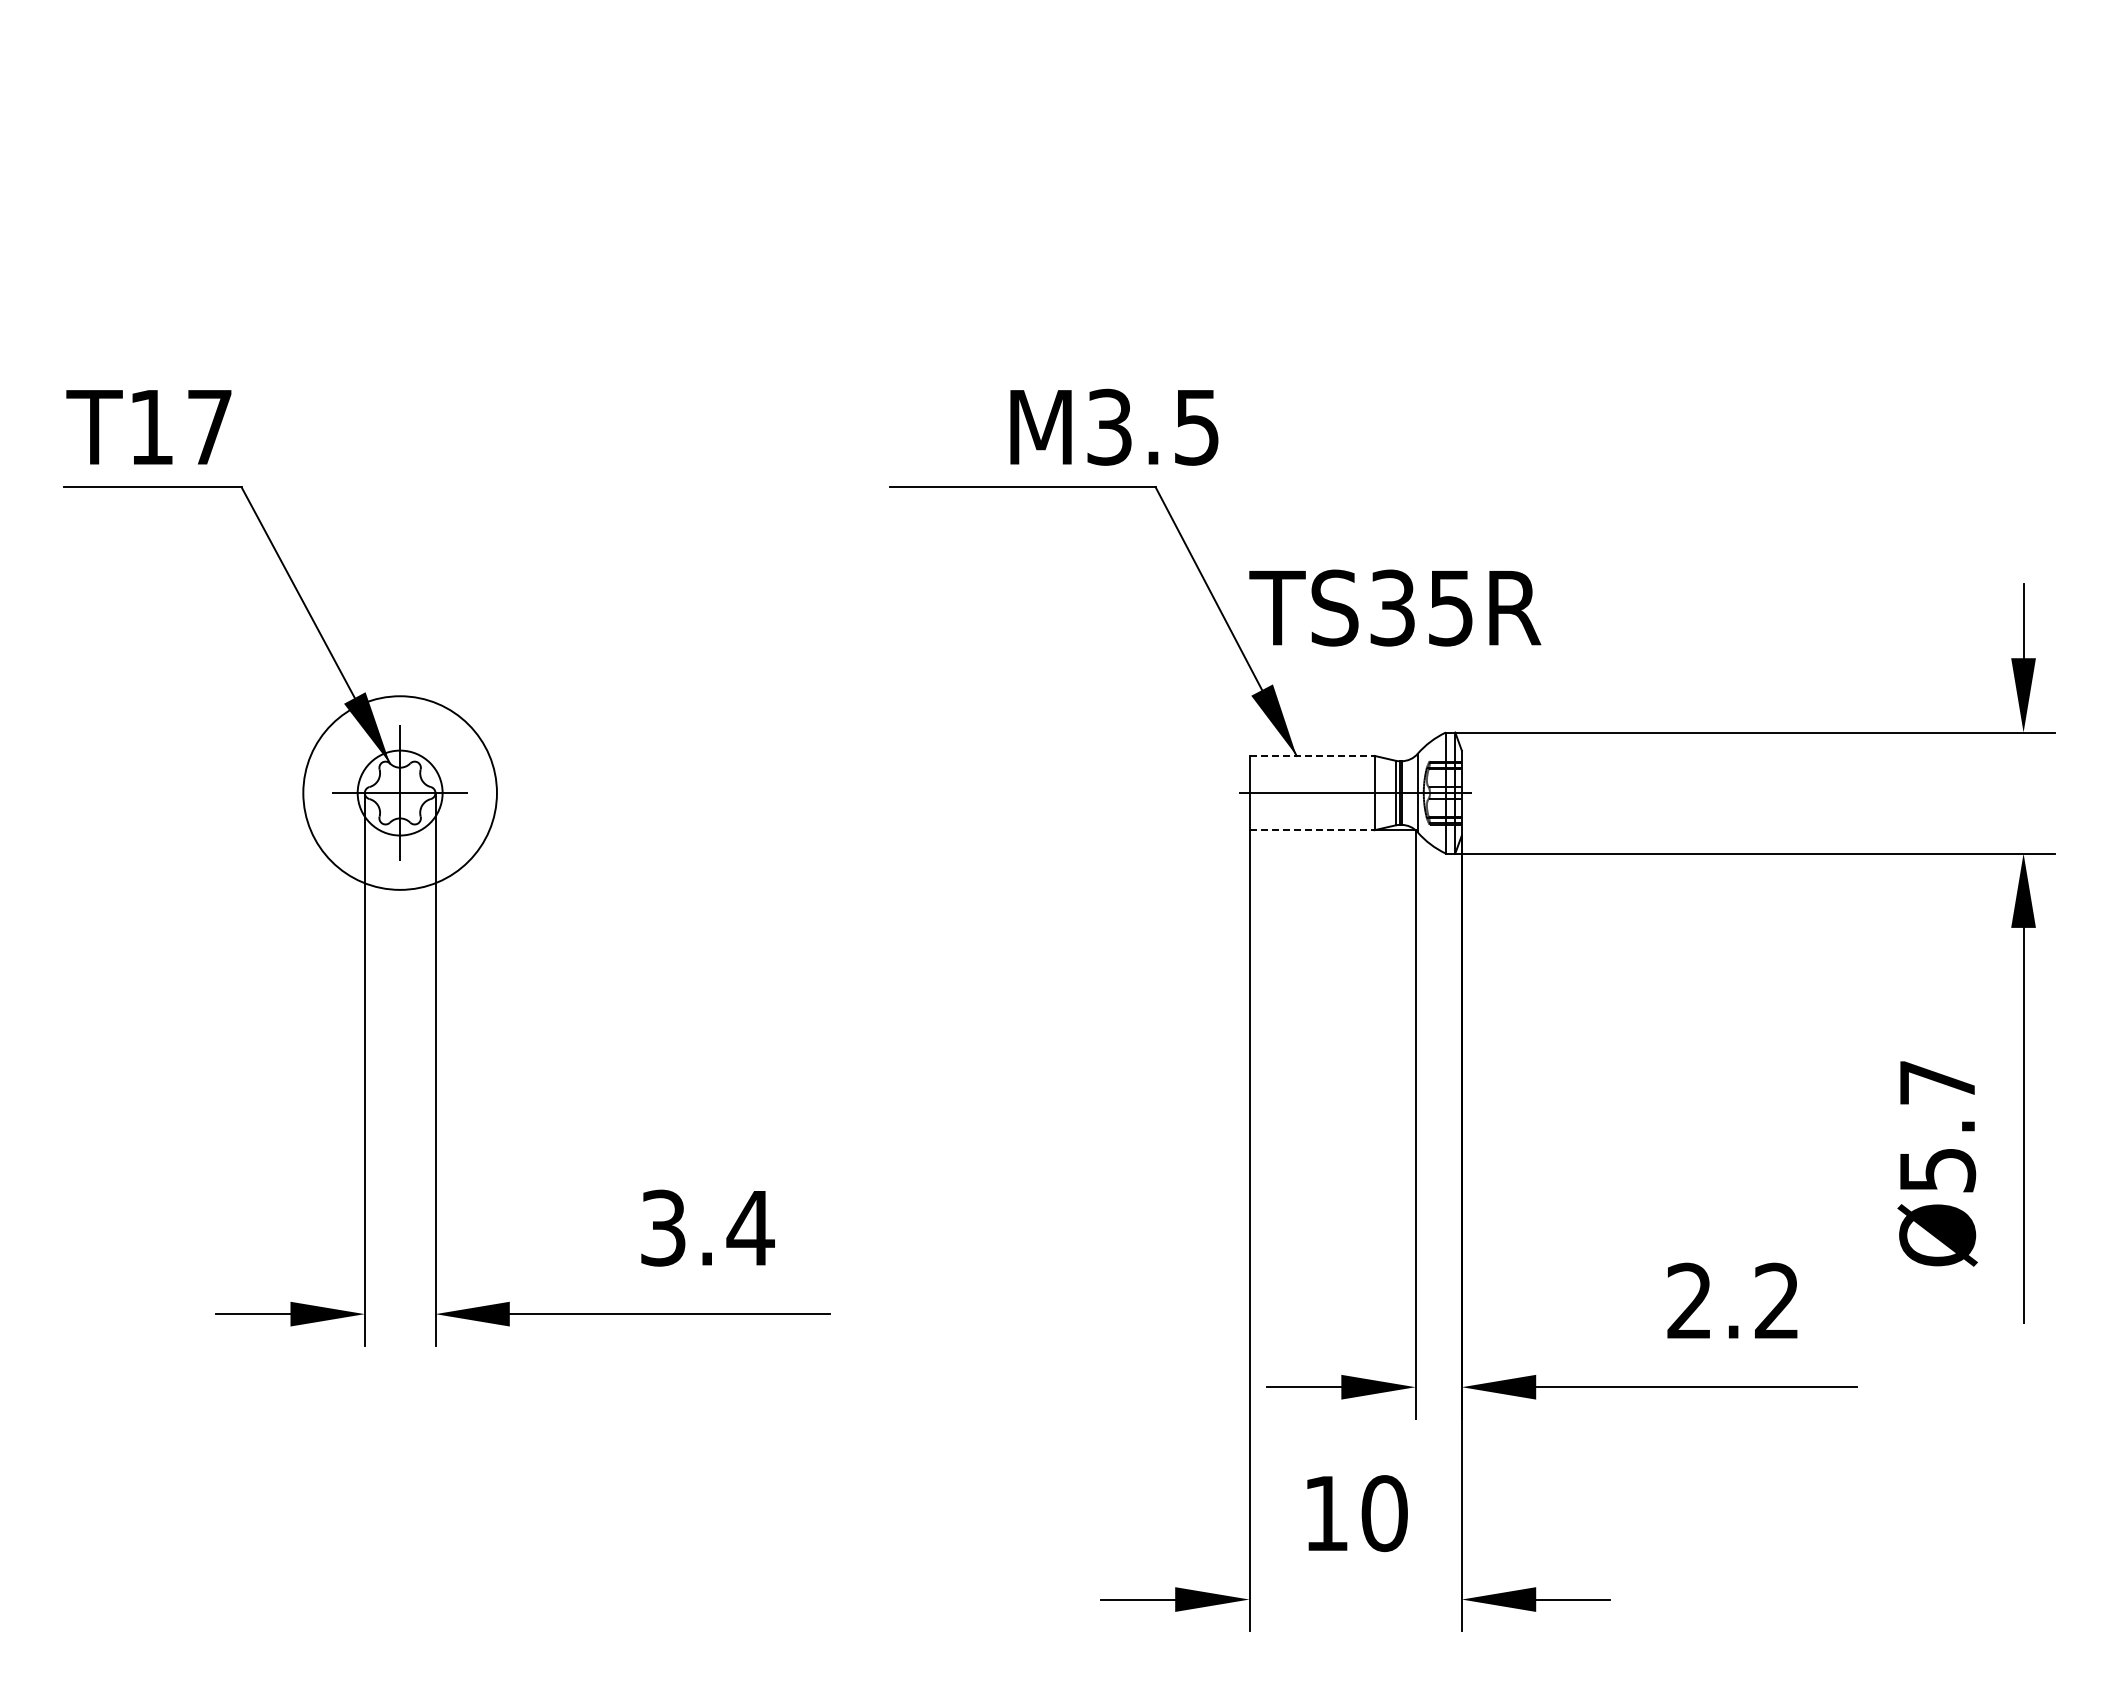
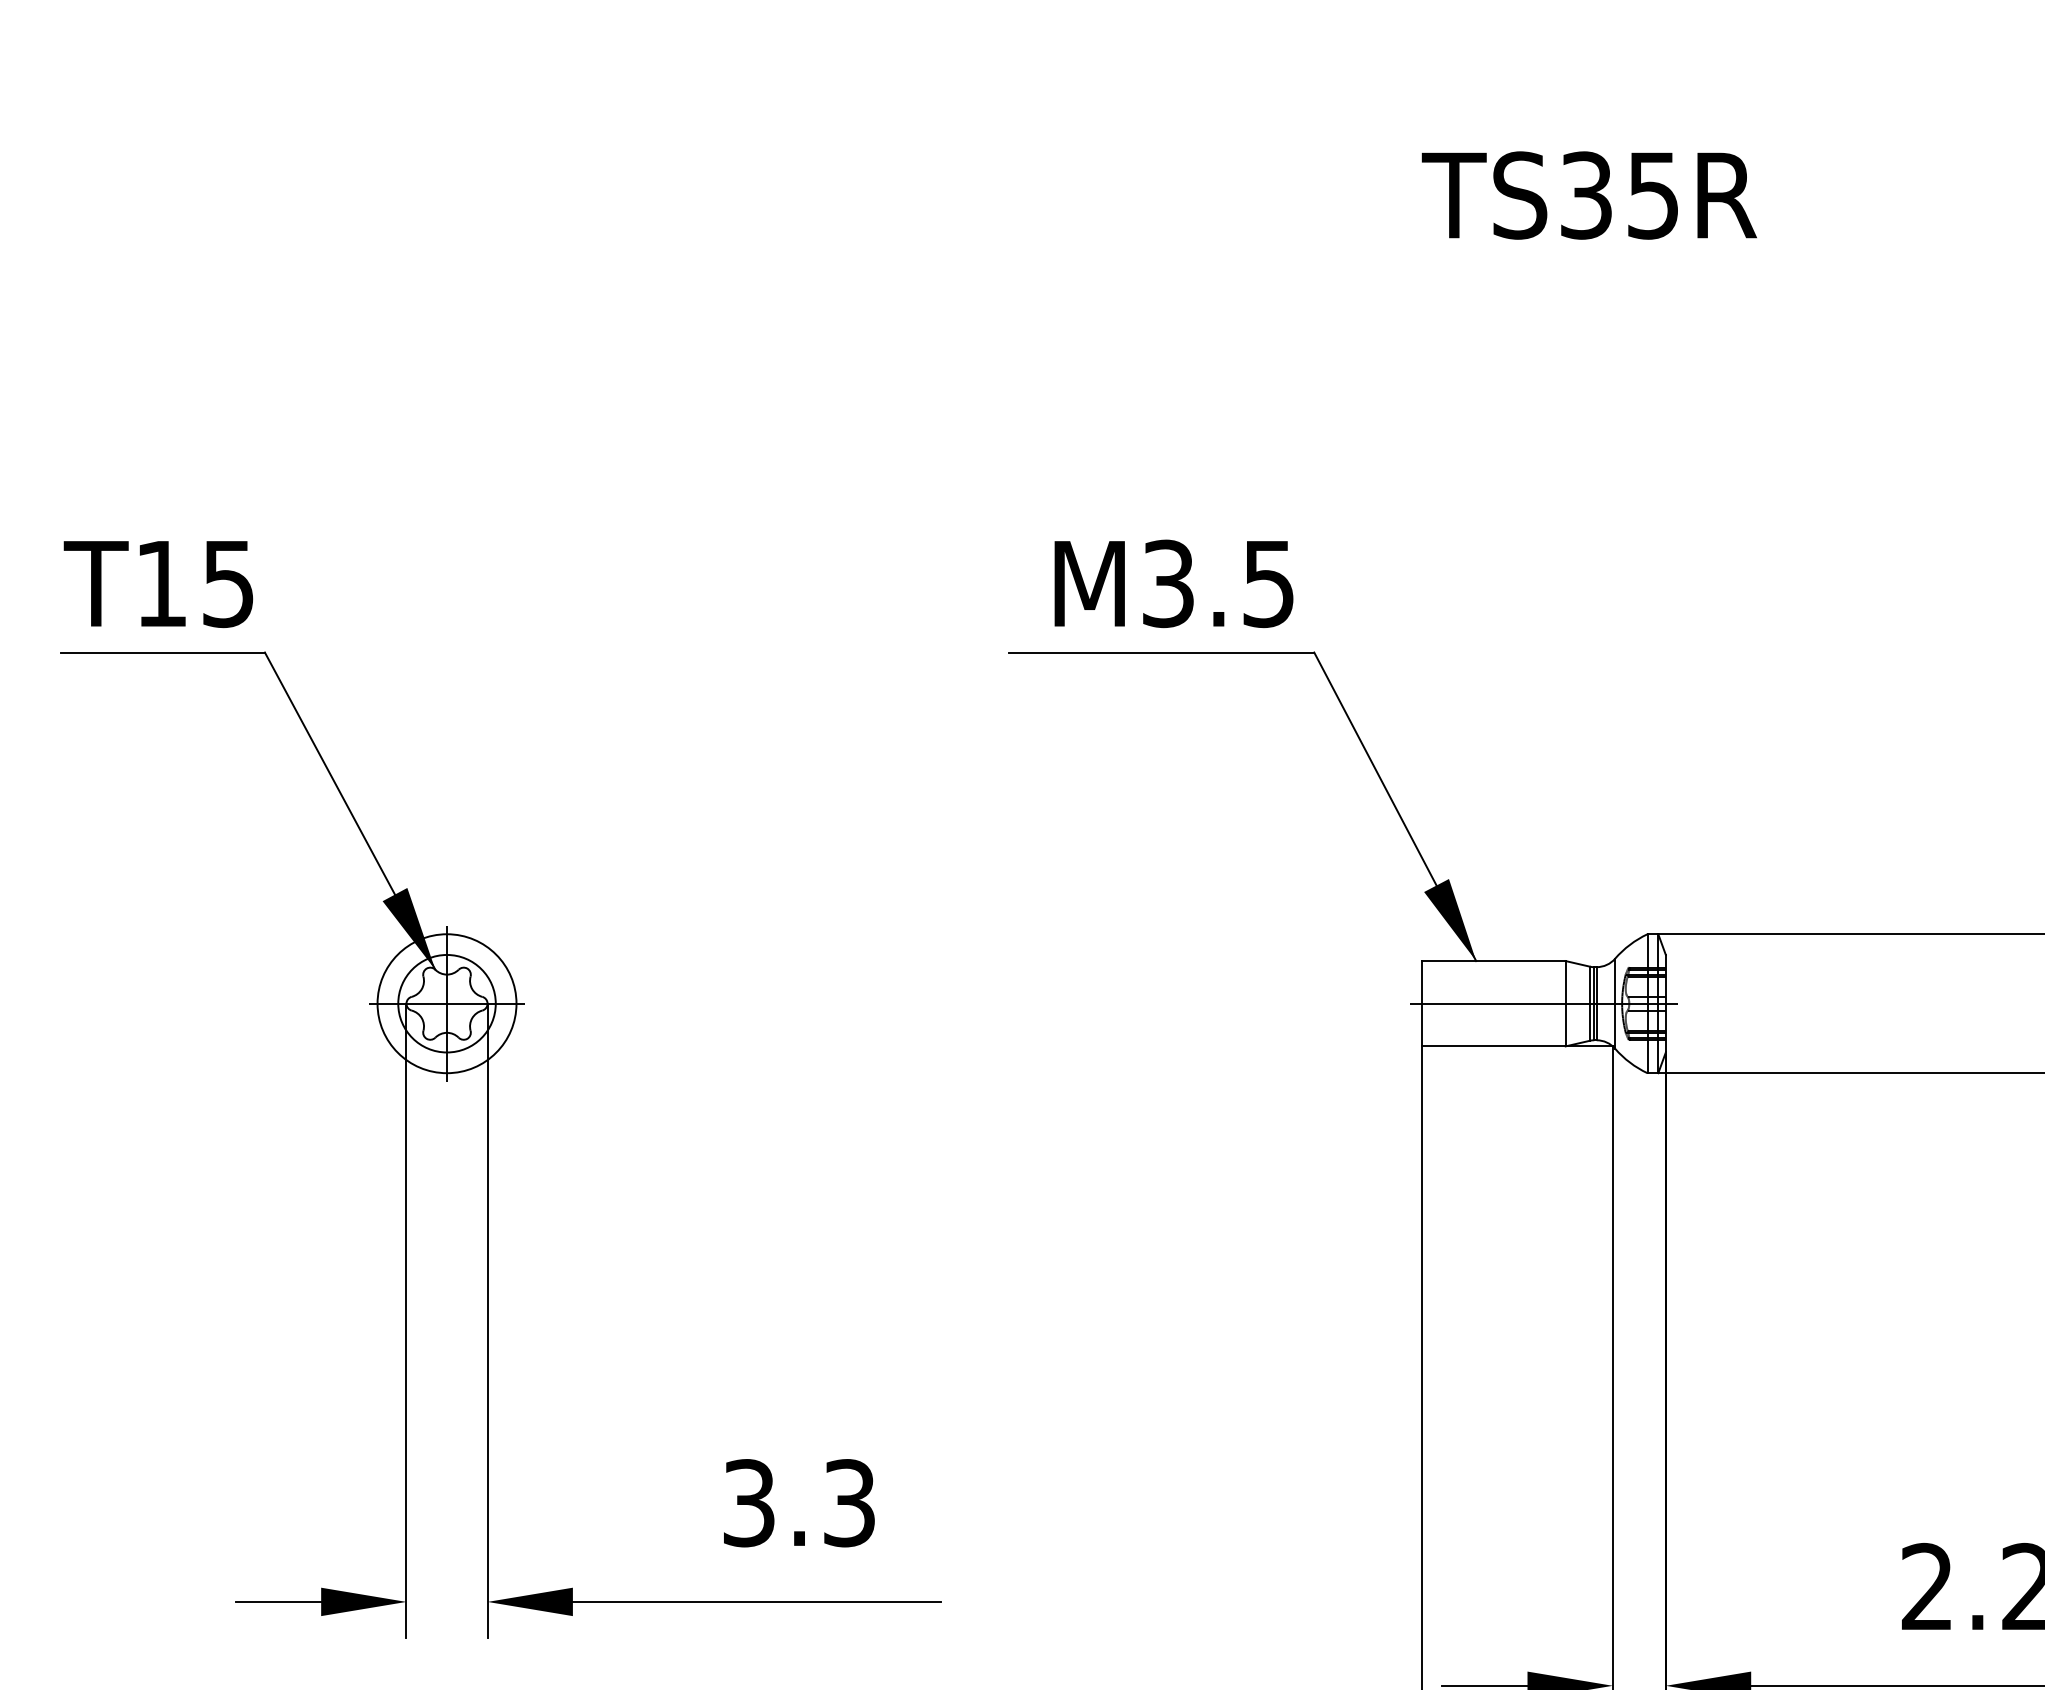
text: (1114, 426) -> (1174, 582), moved
text: (209, 427) -> (228, 584), T17 -> T15
text: (1395, 607) -> (1589, 194), moved
line: (1312, 755) -> (1494, 960), dashed -> solid
circle: (399, 792) -> (446, 1003), size x0.62
line: (1312, 830) -> (1494, 1046), dashed -> solid
text: (750, 1227) -> (849, 1502), 3.4 -> 3.3

